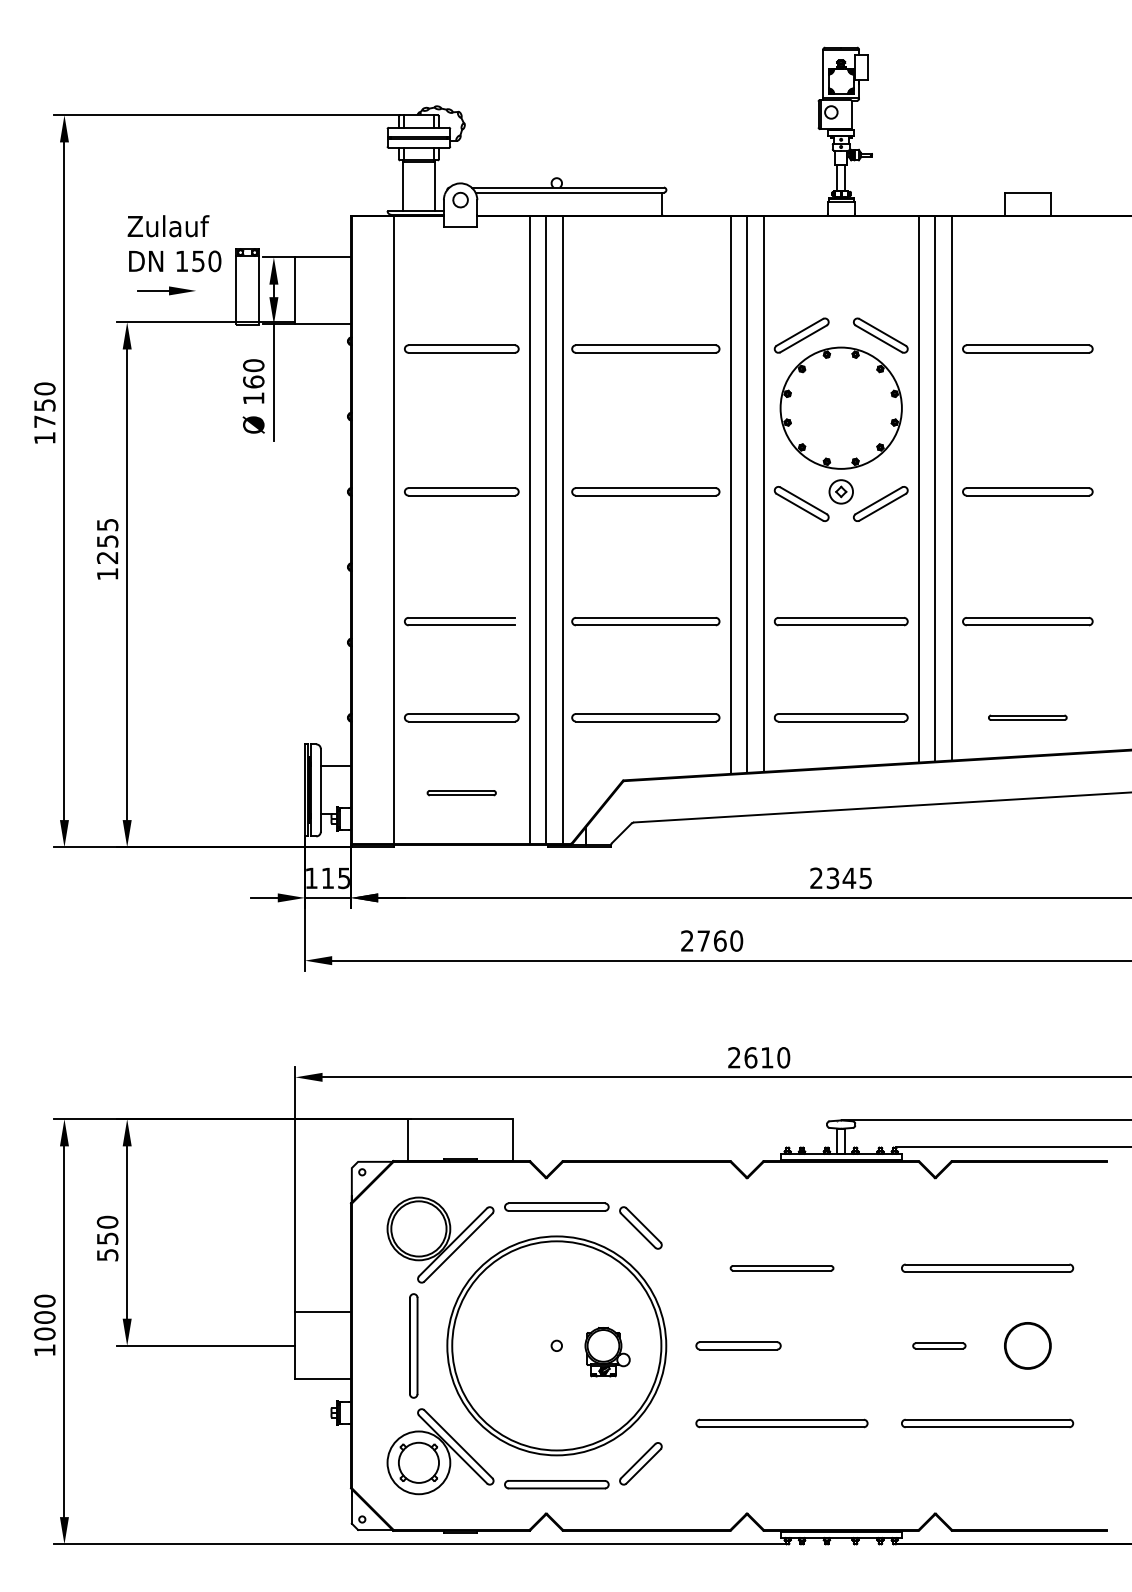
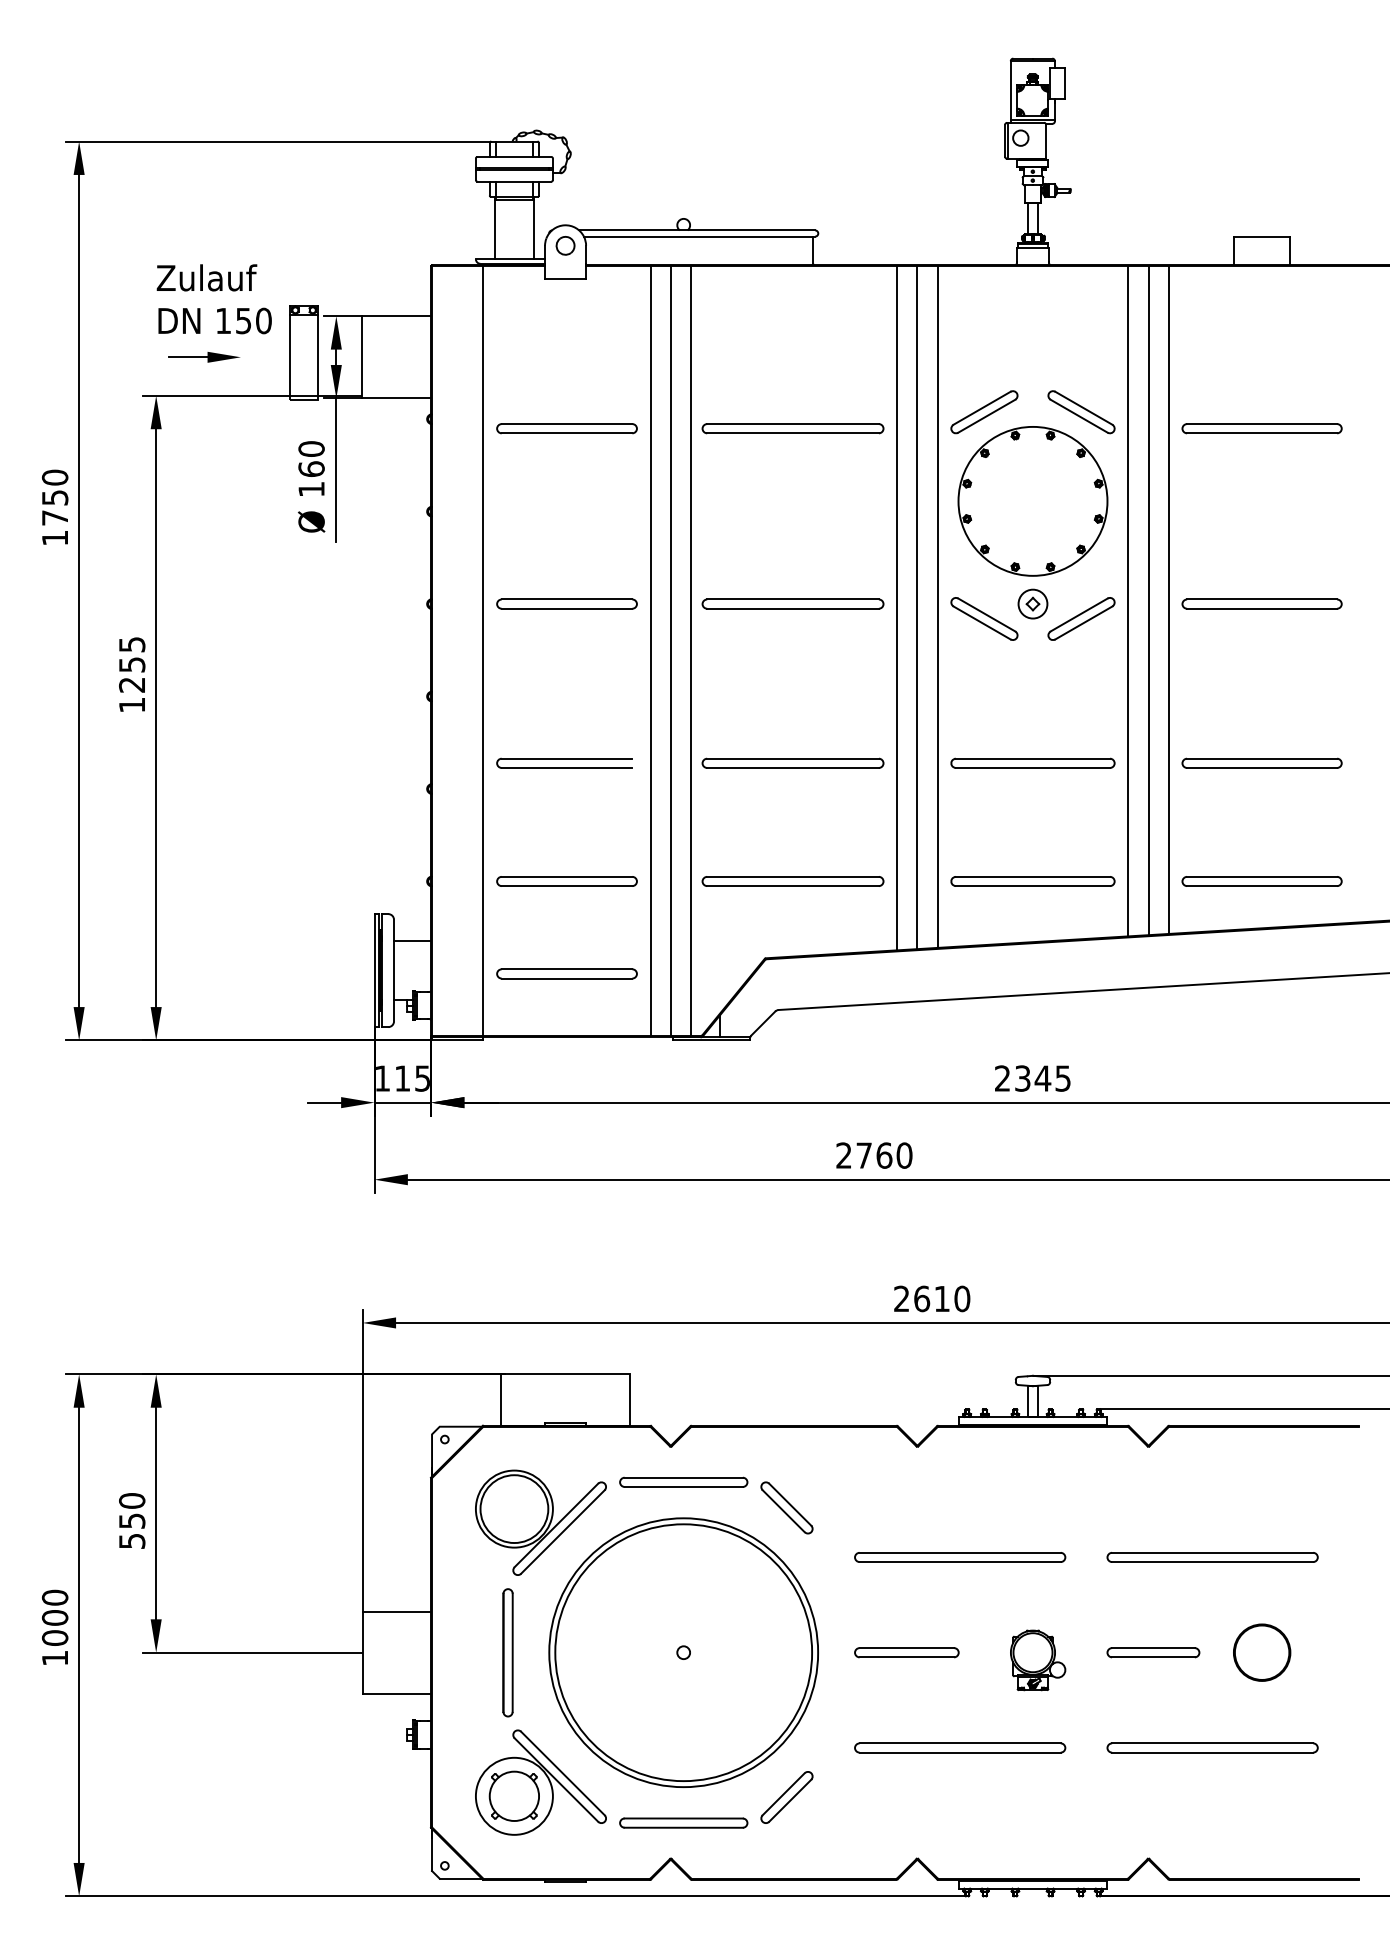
part: (1027, 717) -> (1261, 881), size x1.67
part: (461, 792) -> (566, 973), size x1.67
part: (782, 1268) -> (960, 1557), size x1.67
part: (939, 1345) -> (1153, 1652), size x1.43
part: (607, 1352) -> (1038, 1660), moved

